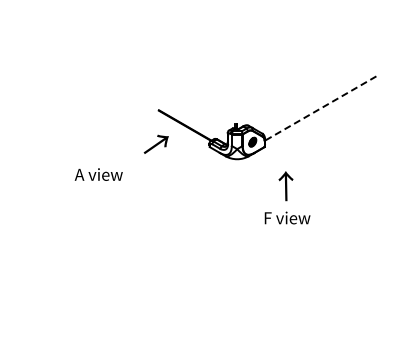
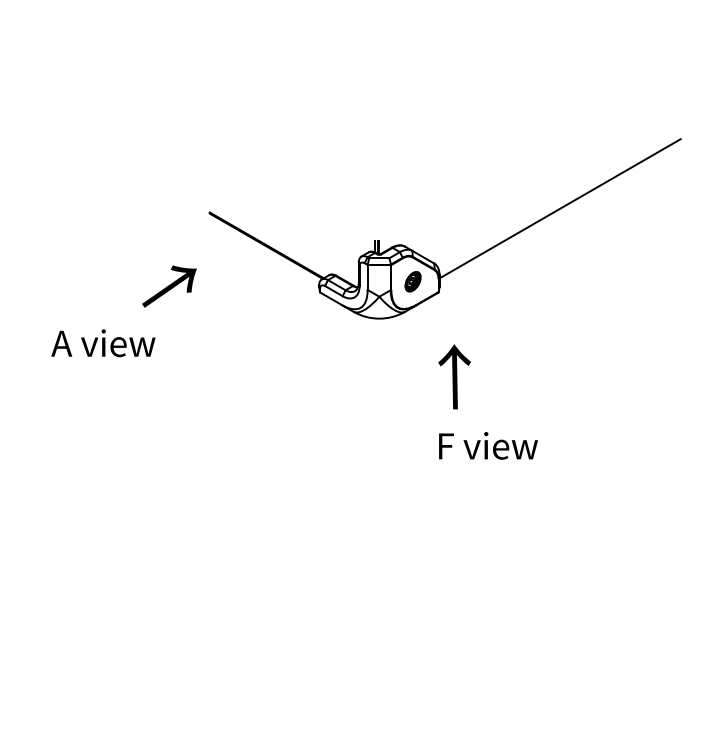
line: (320, 108) -> (559, 208), dashed -> solid
text: (155, 143) -> (167, 284), moved
text: (98, 174) -> (102, 342), moved
text: (285, 186) -> (453, 377), moved

